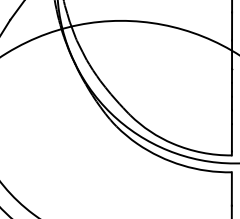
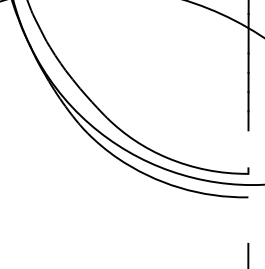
line: (231, 137) -> (247, 148), removed
line: (231, 188) -> (247, 219), removed

